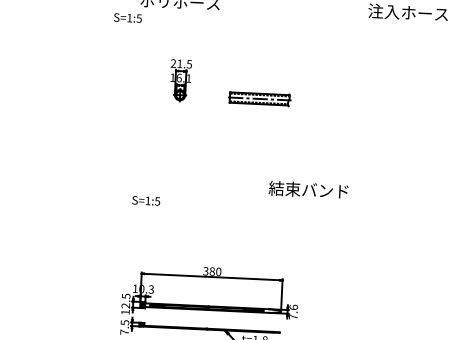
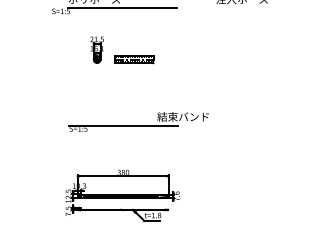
line: (222, 18) -> (122, 8), added
part: (259, 98) -> (134, 59), moved
line: (215, 200) -> (123, 126), added

